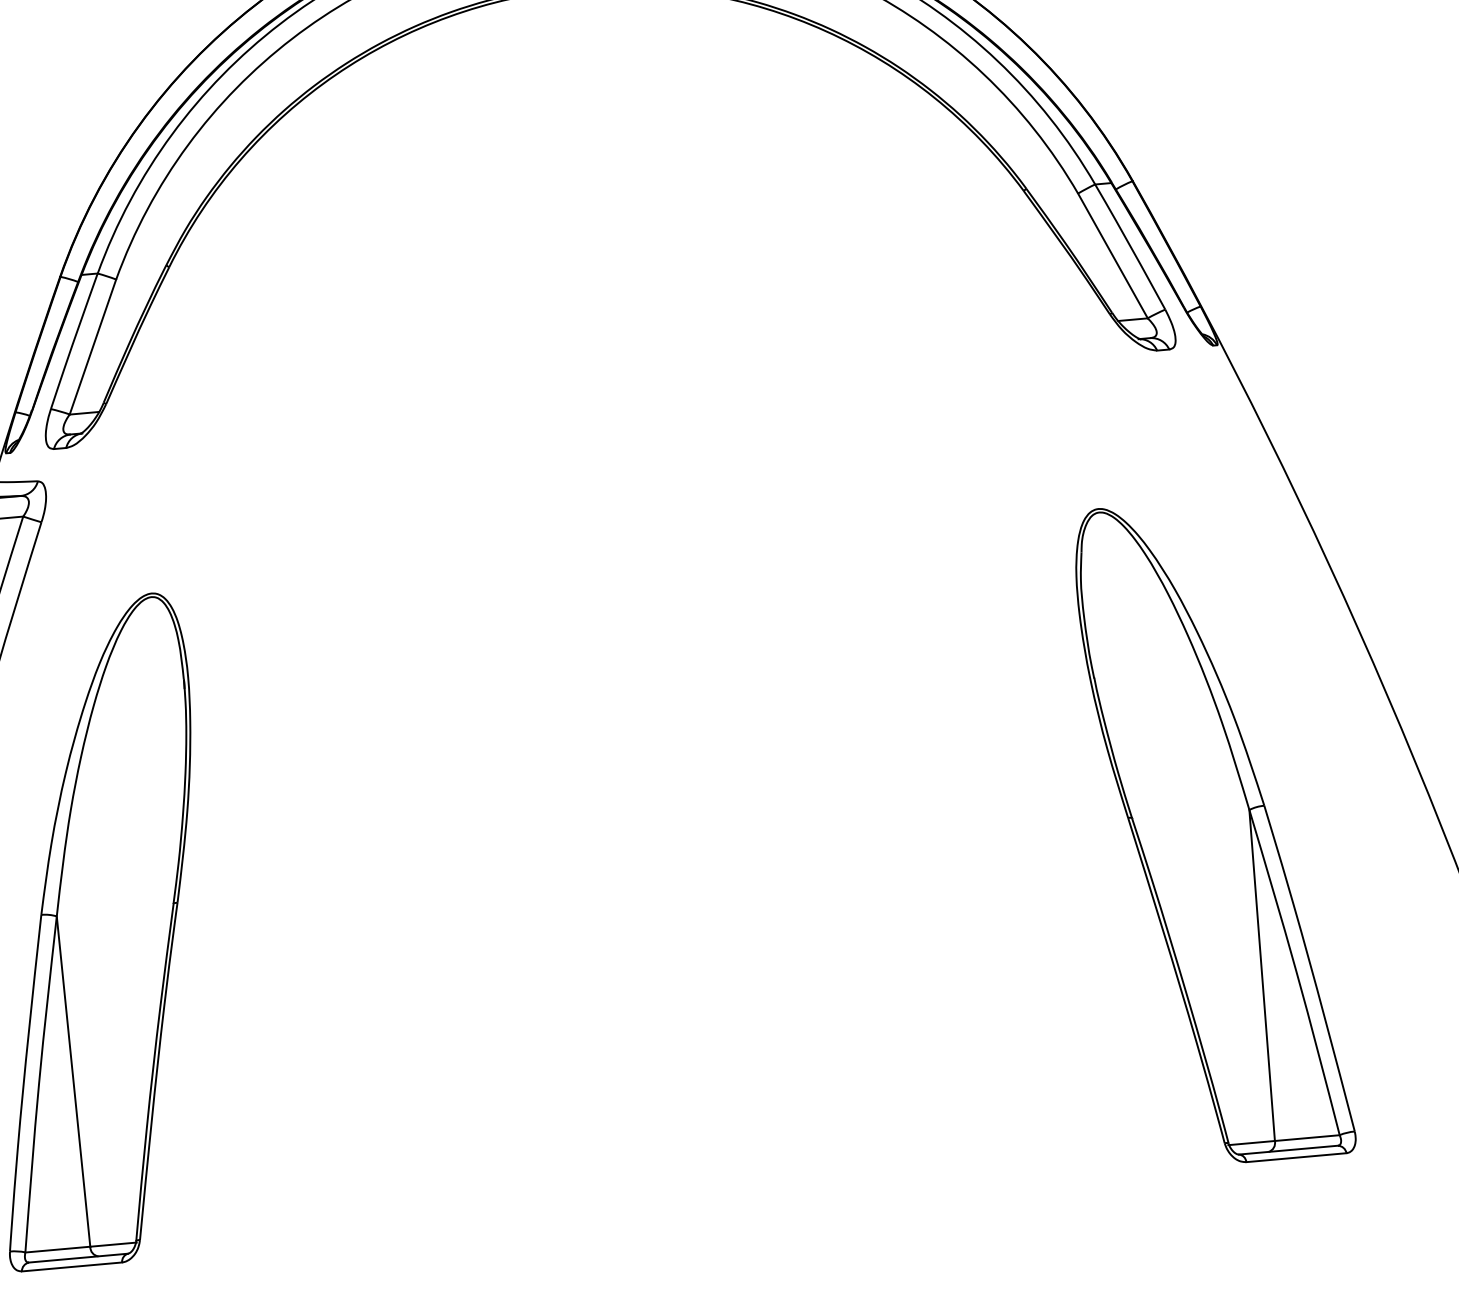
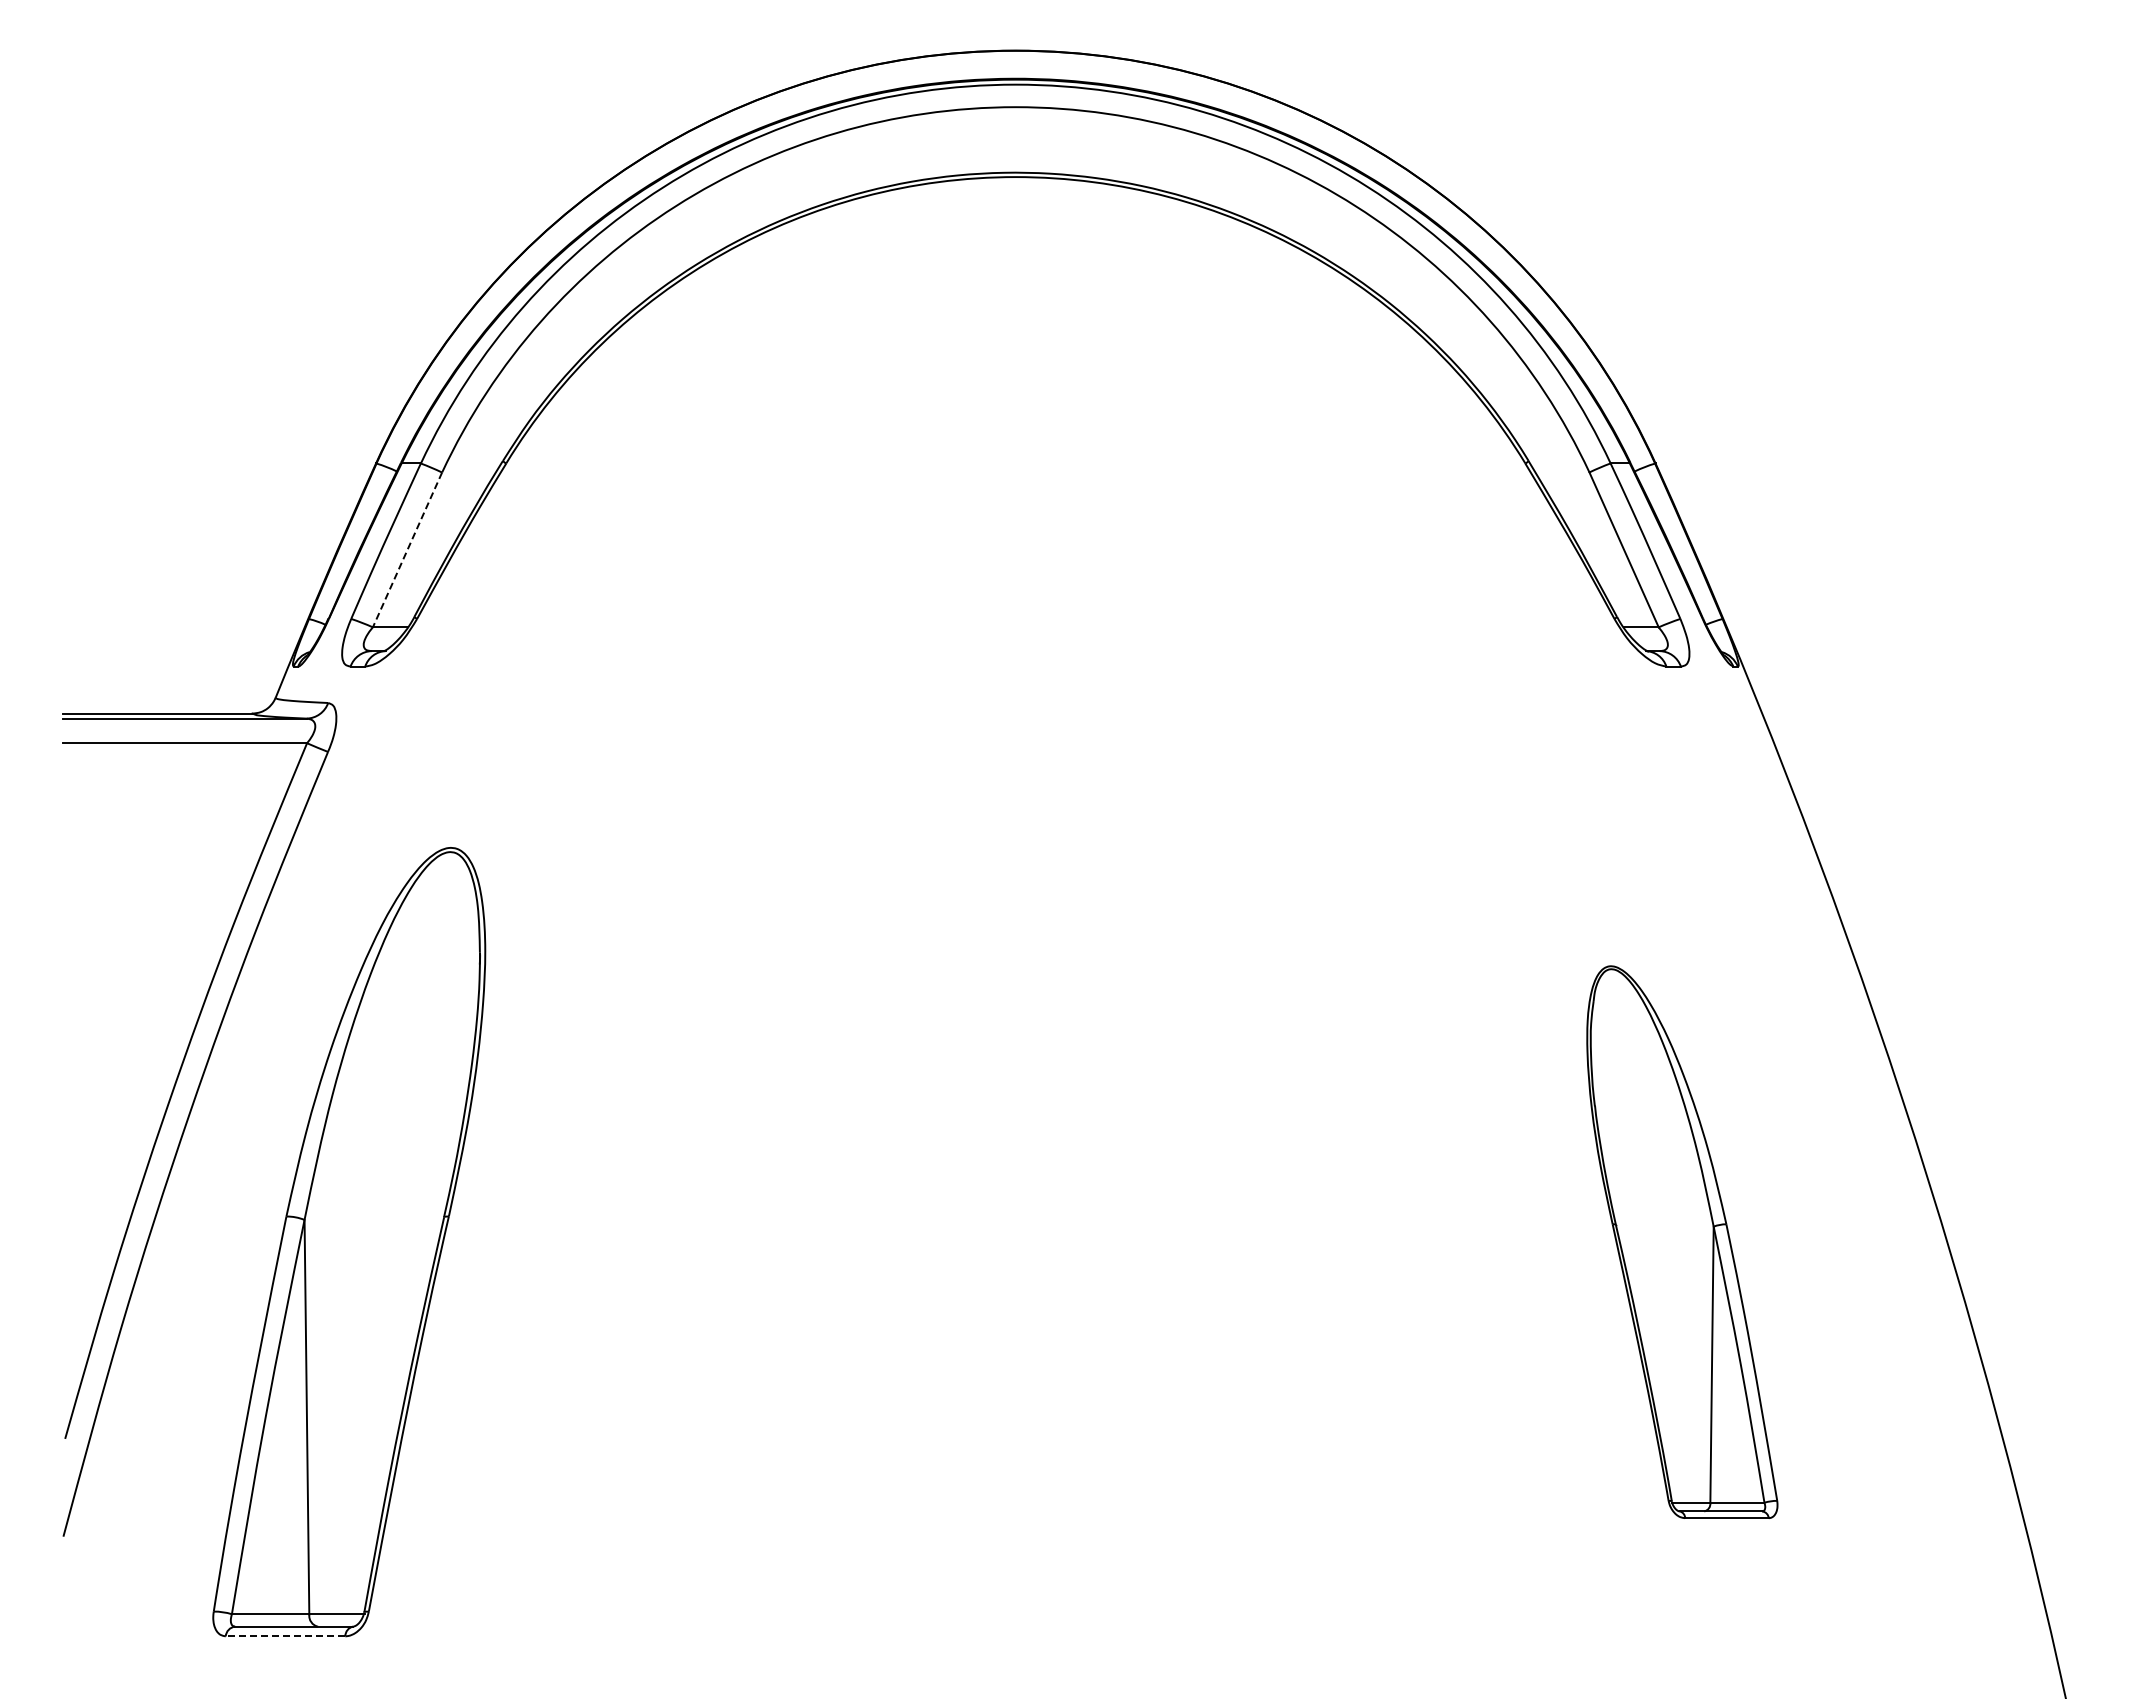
line: (92, 346) -> (407, 549), solid -> dashed
part: (1213, 832) -> (1682, 1242), size x0.7
line: (71, 1267) -> (285, 1636), solid -> dashed

